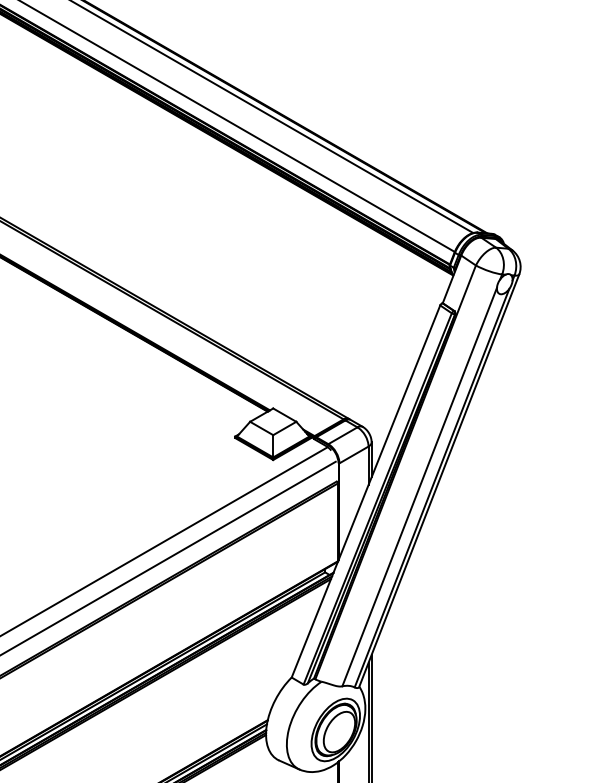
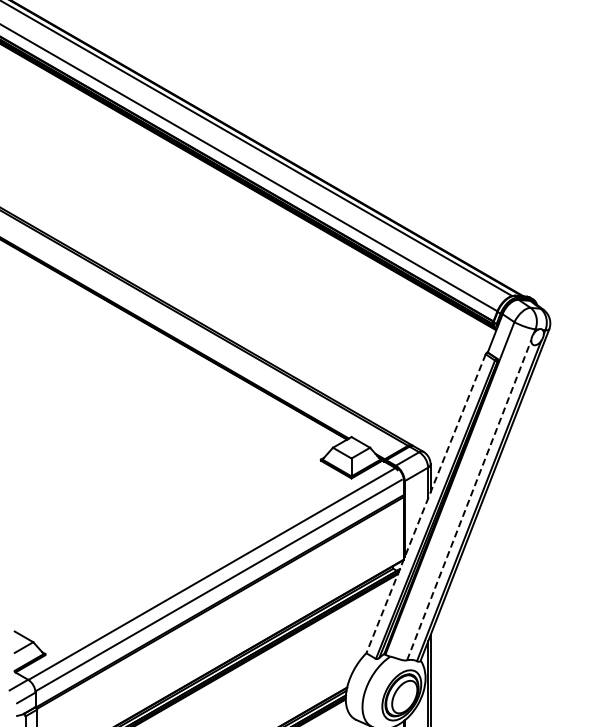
line: (420, 487) -> (469, 500), solid -> dashed
line: (366, 491) -> (426, 503), solid -> dashed

